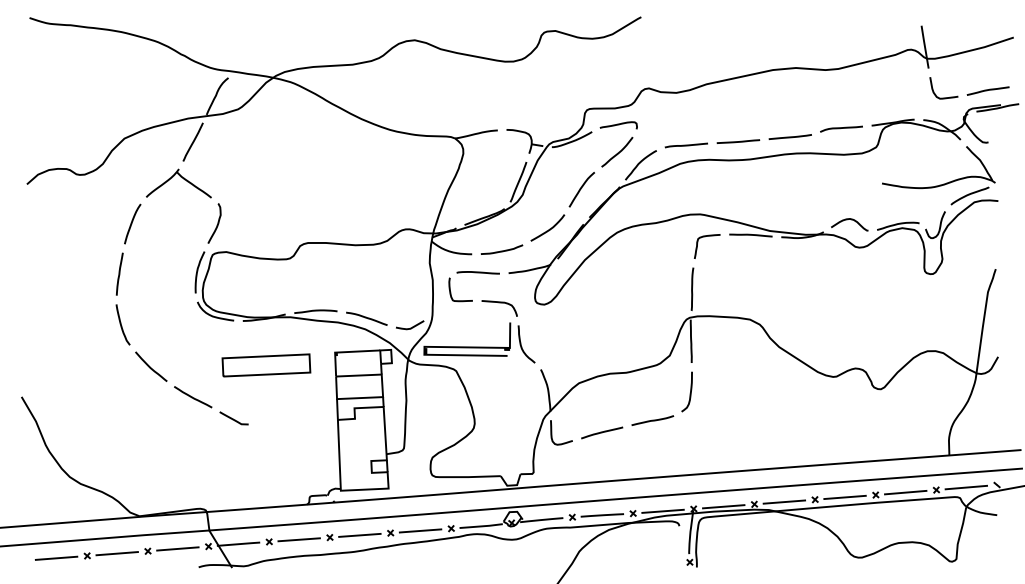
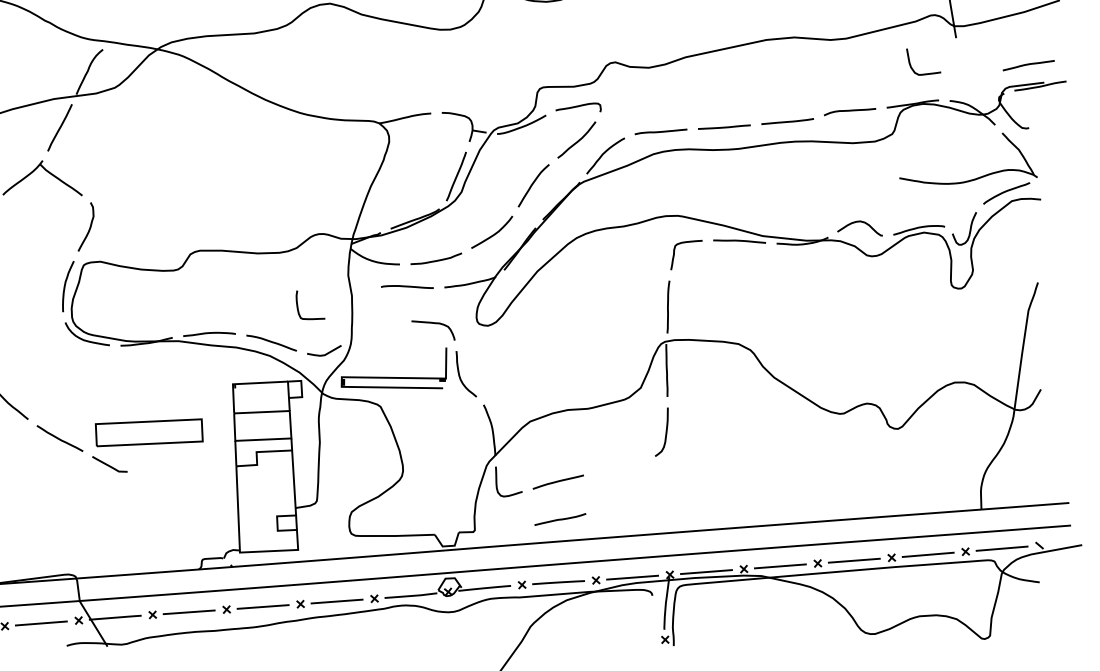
curve: (943, 97) -> (923, 73), moved
curve: (451, 292) -> (299, 308), moved
part: (266, 365) -> (149, 432), moved
line: (652, 420) -> (559, 519), moved

